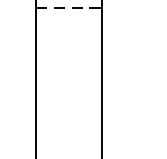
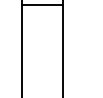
line: (70, 7) -> (43, 4), dashed -> solid

